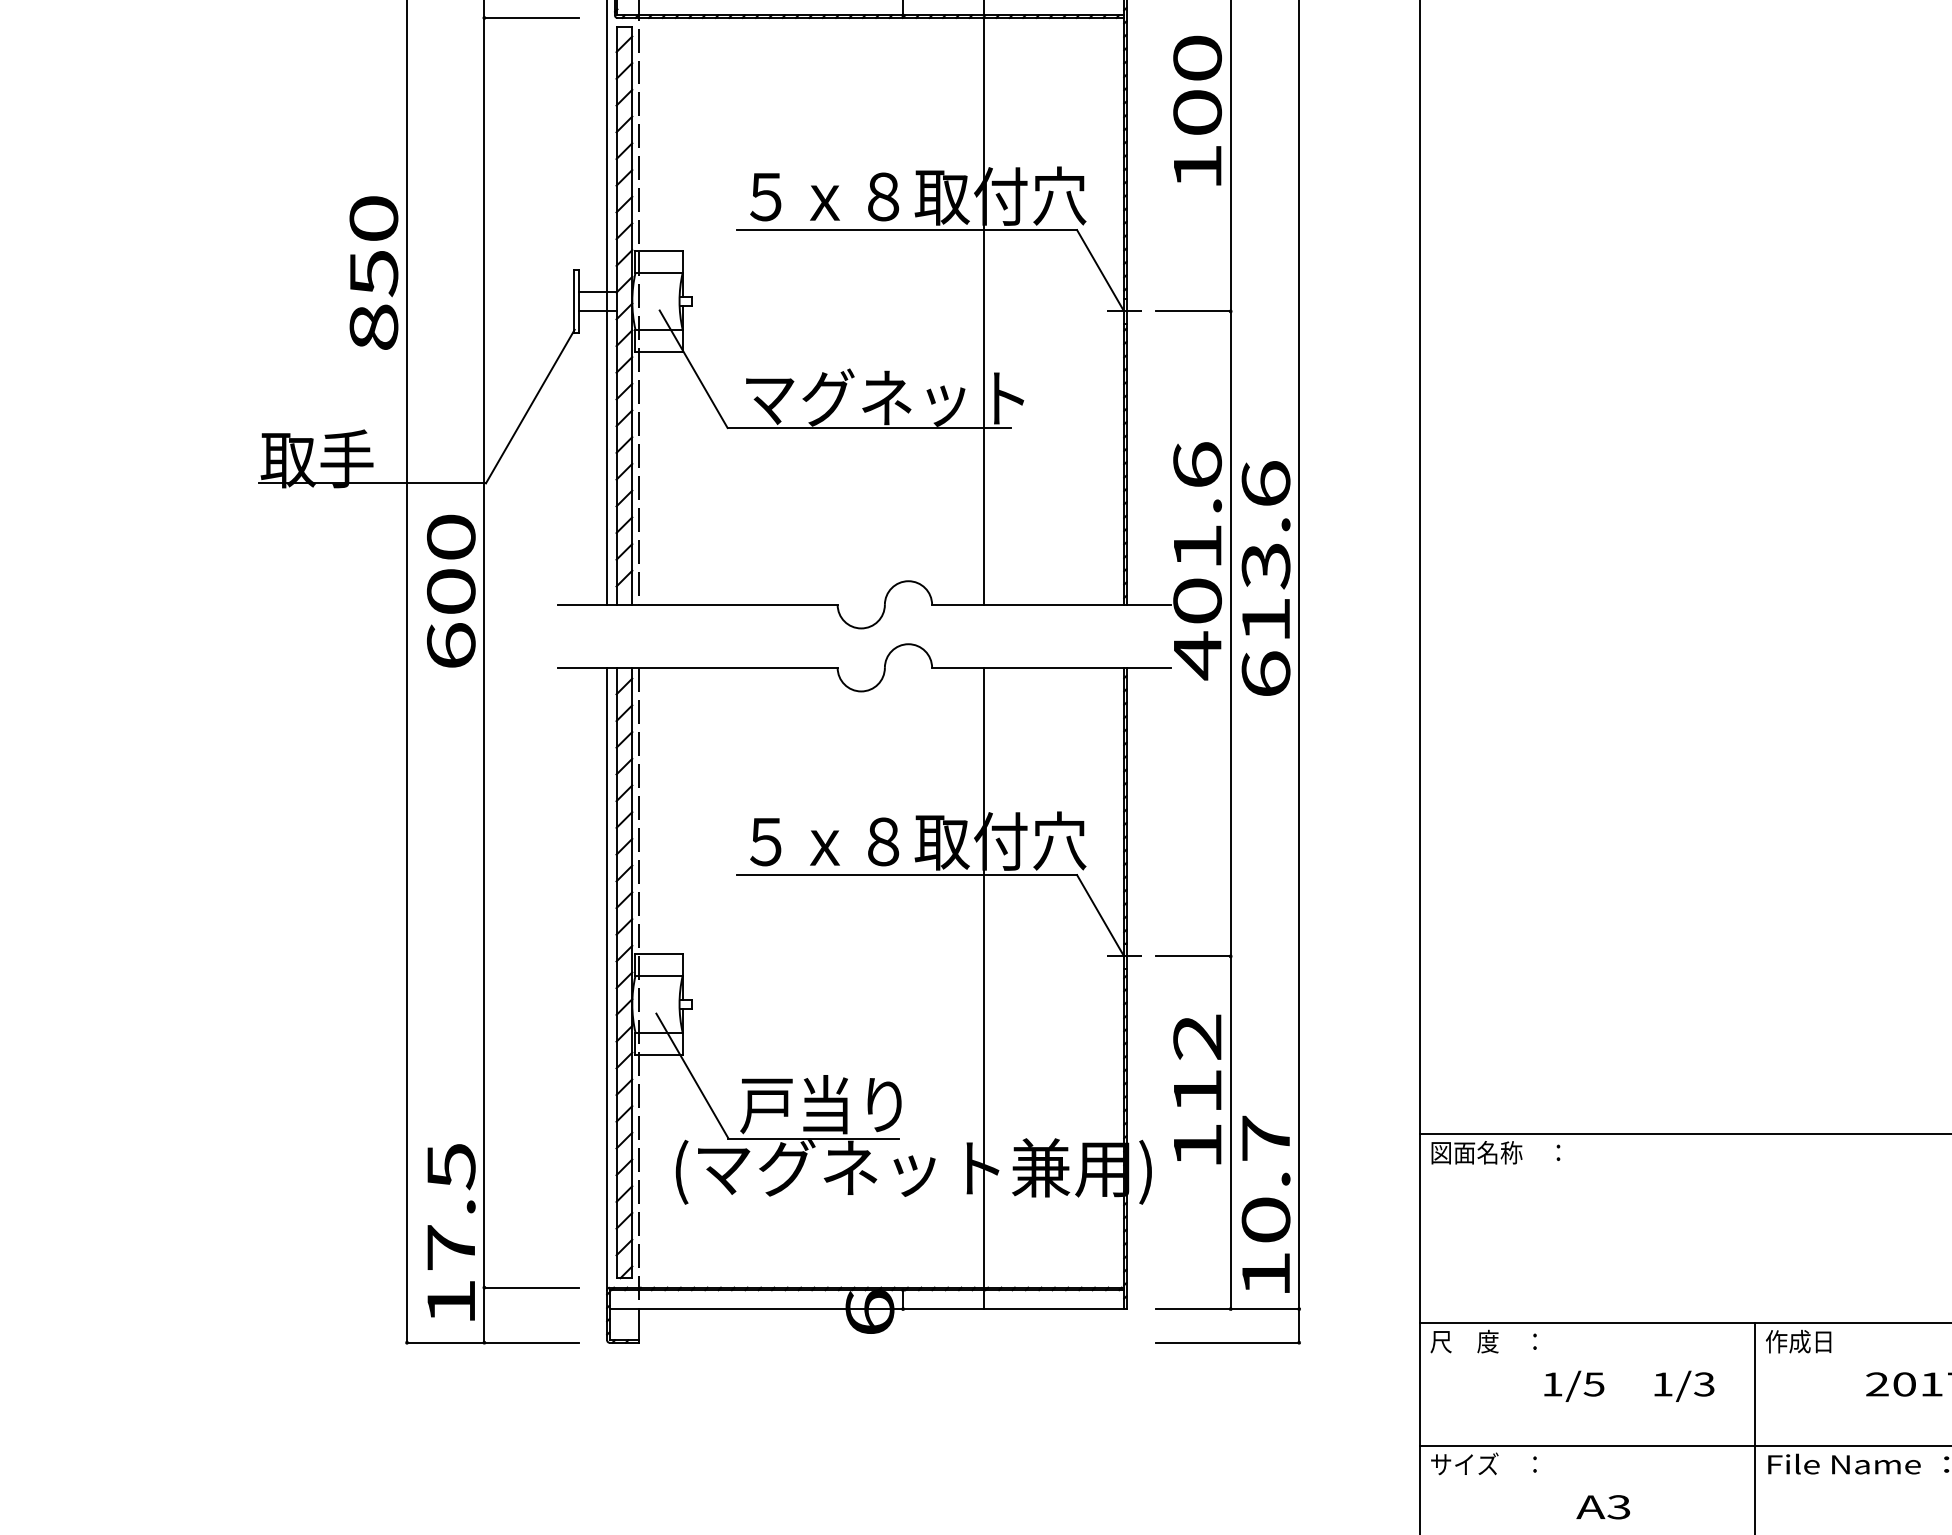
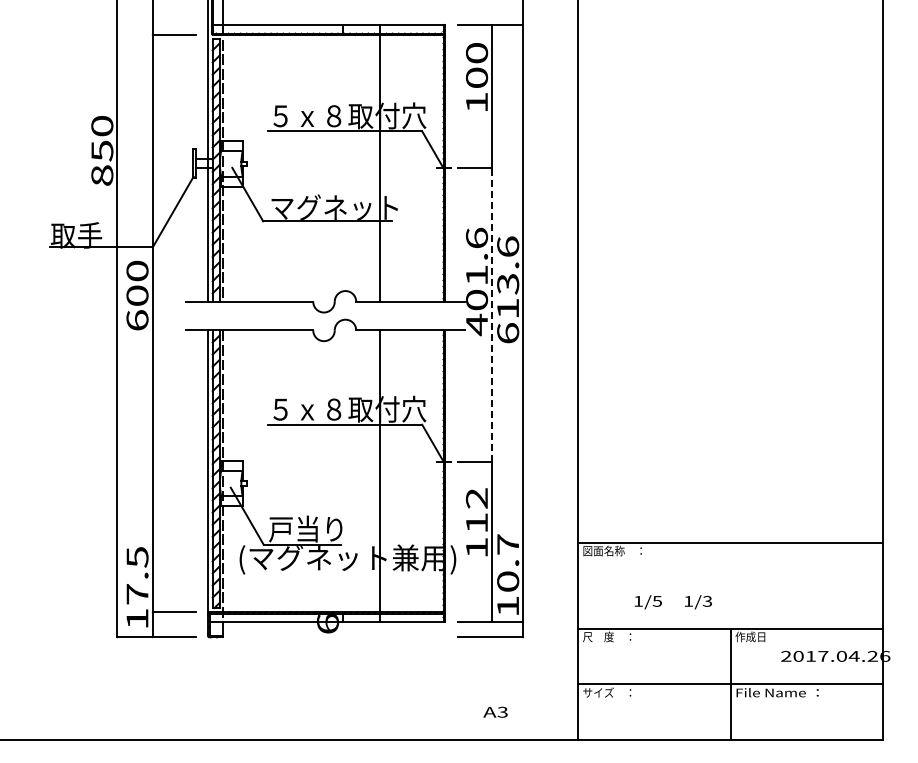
line: (1231, 634) -> (492, 315), solid -> dashed
text: (1627, 1386) -> (672, 602), moved
text: (1603, 1505) -> (495, 711), moved

